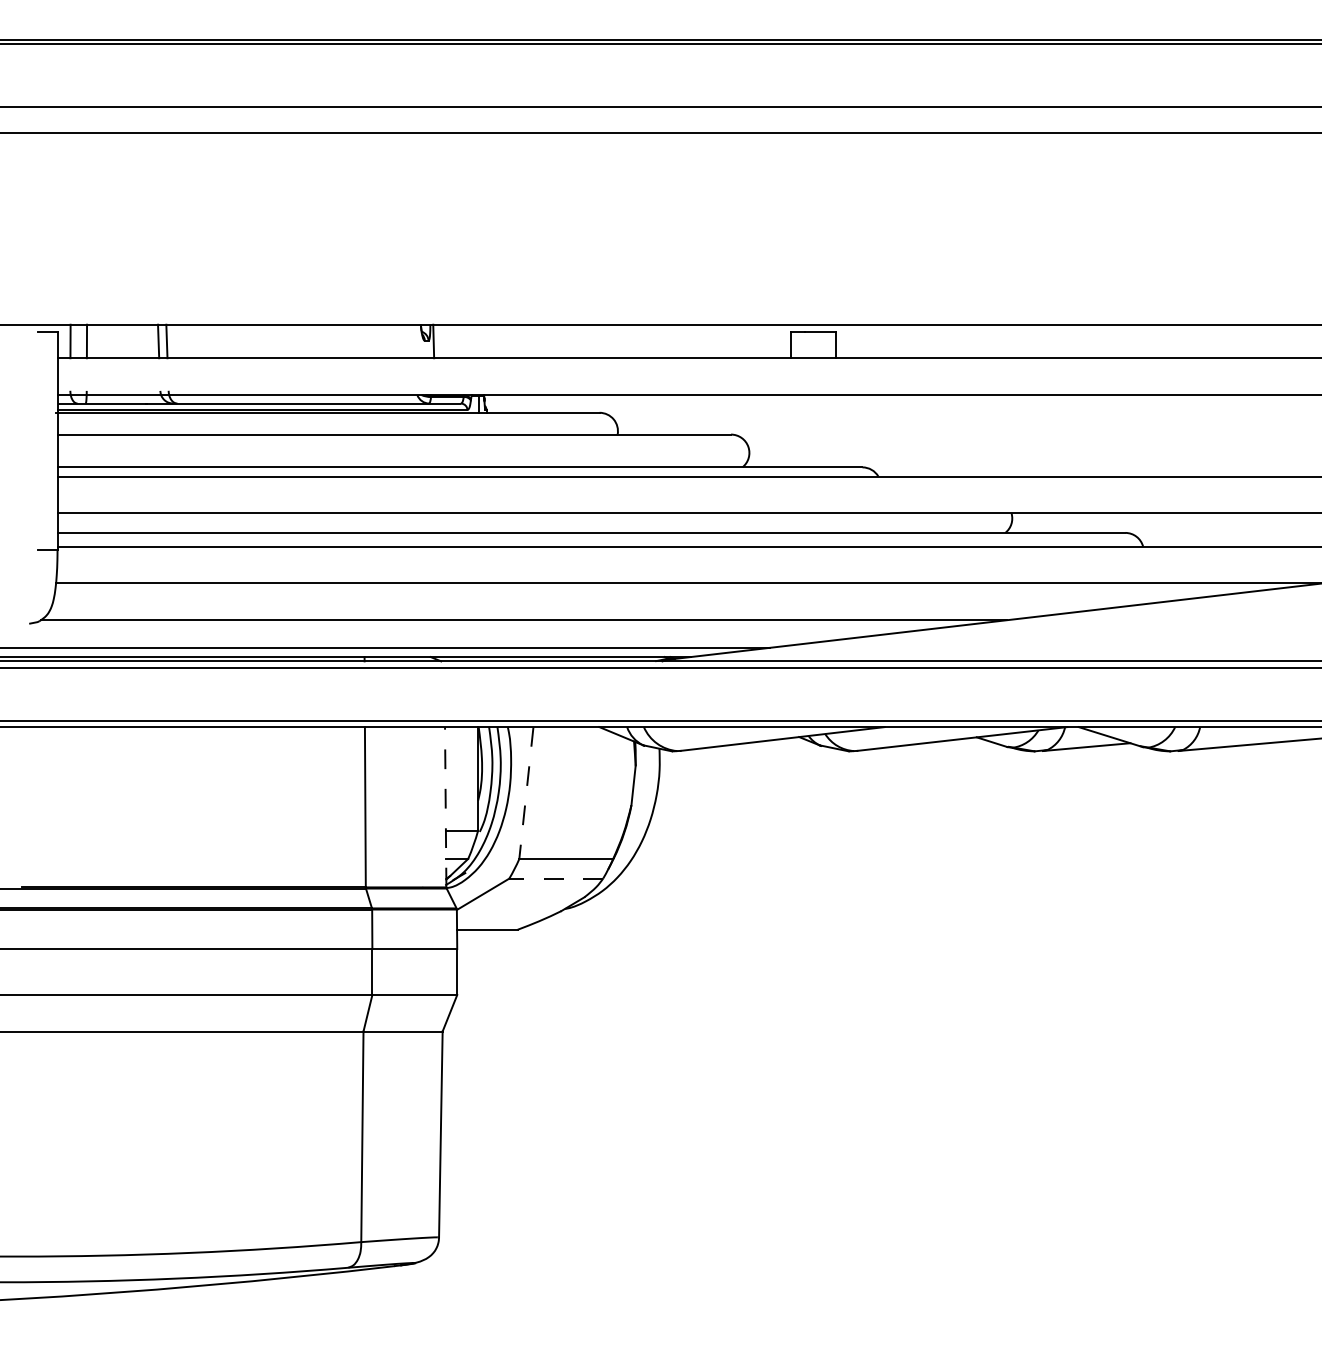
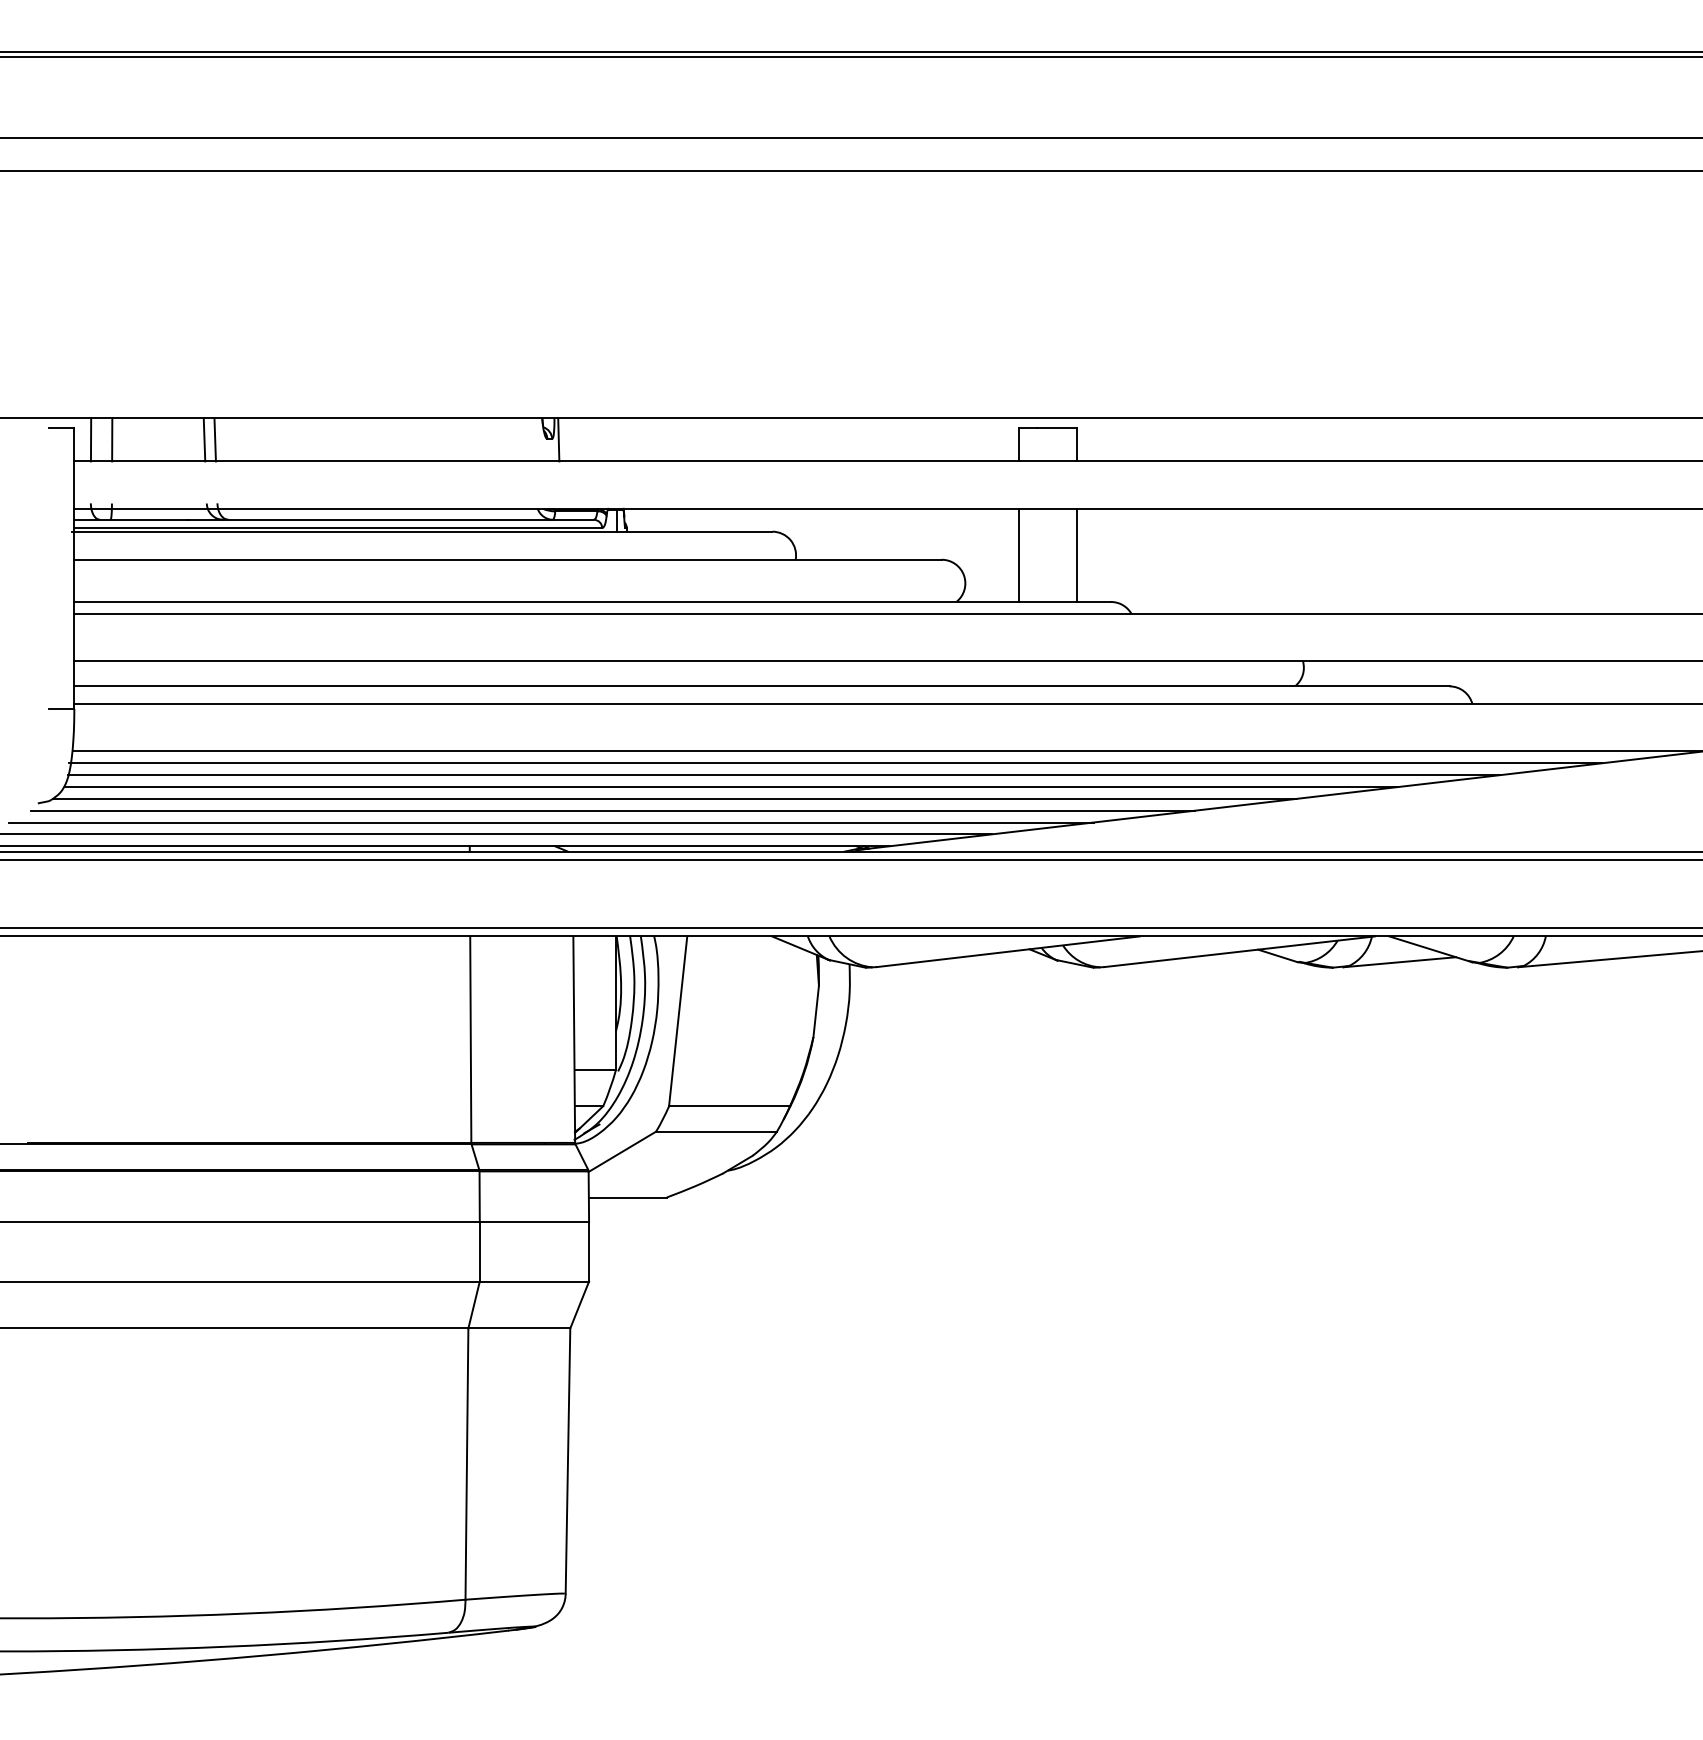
line: (791, 430) -> (1019, 554), added
line: (835, 430) -> (1076, 554), added
line: (648, 592) -> (835, 763), added
line: (608, 602) -> (784, 775), added
line: (567, 611) -> (731, 787), added
line: (476, 629) -> (613, 810), added
line: (428, 638) -> (551, 822), added
line: (526, 793) -> (678, 1021), dashed -> solid
line: (445, 807) -> (574, 1039), dashed -> solid
line: (556, 878) -> (716, 1131), dashed -> solid

